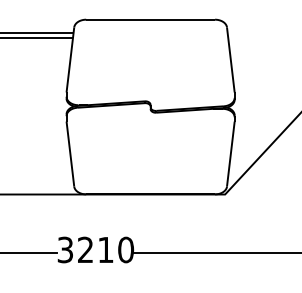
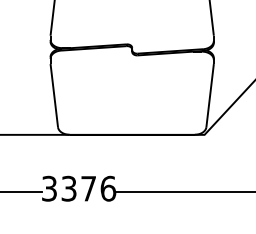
text: (106, 249) -> (89, 188), 3210 -> 3376

